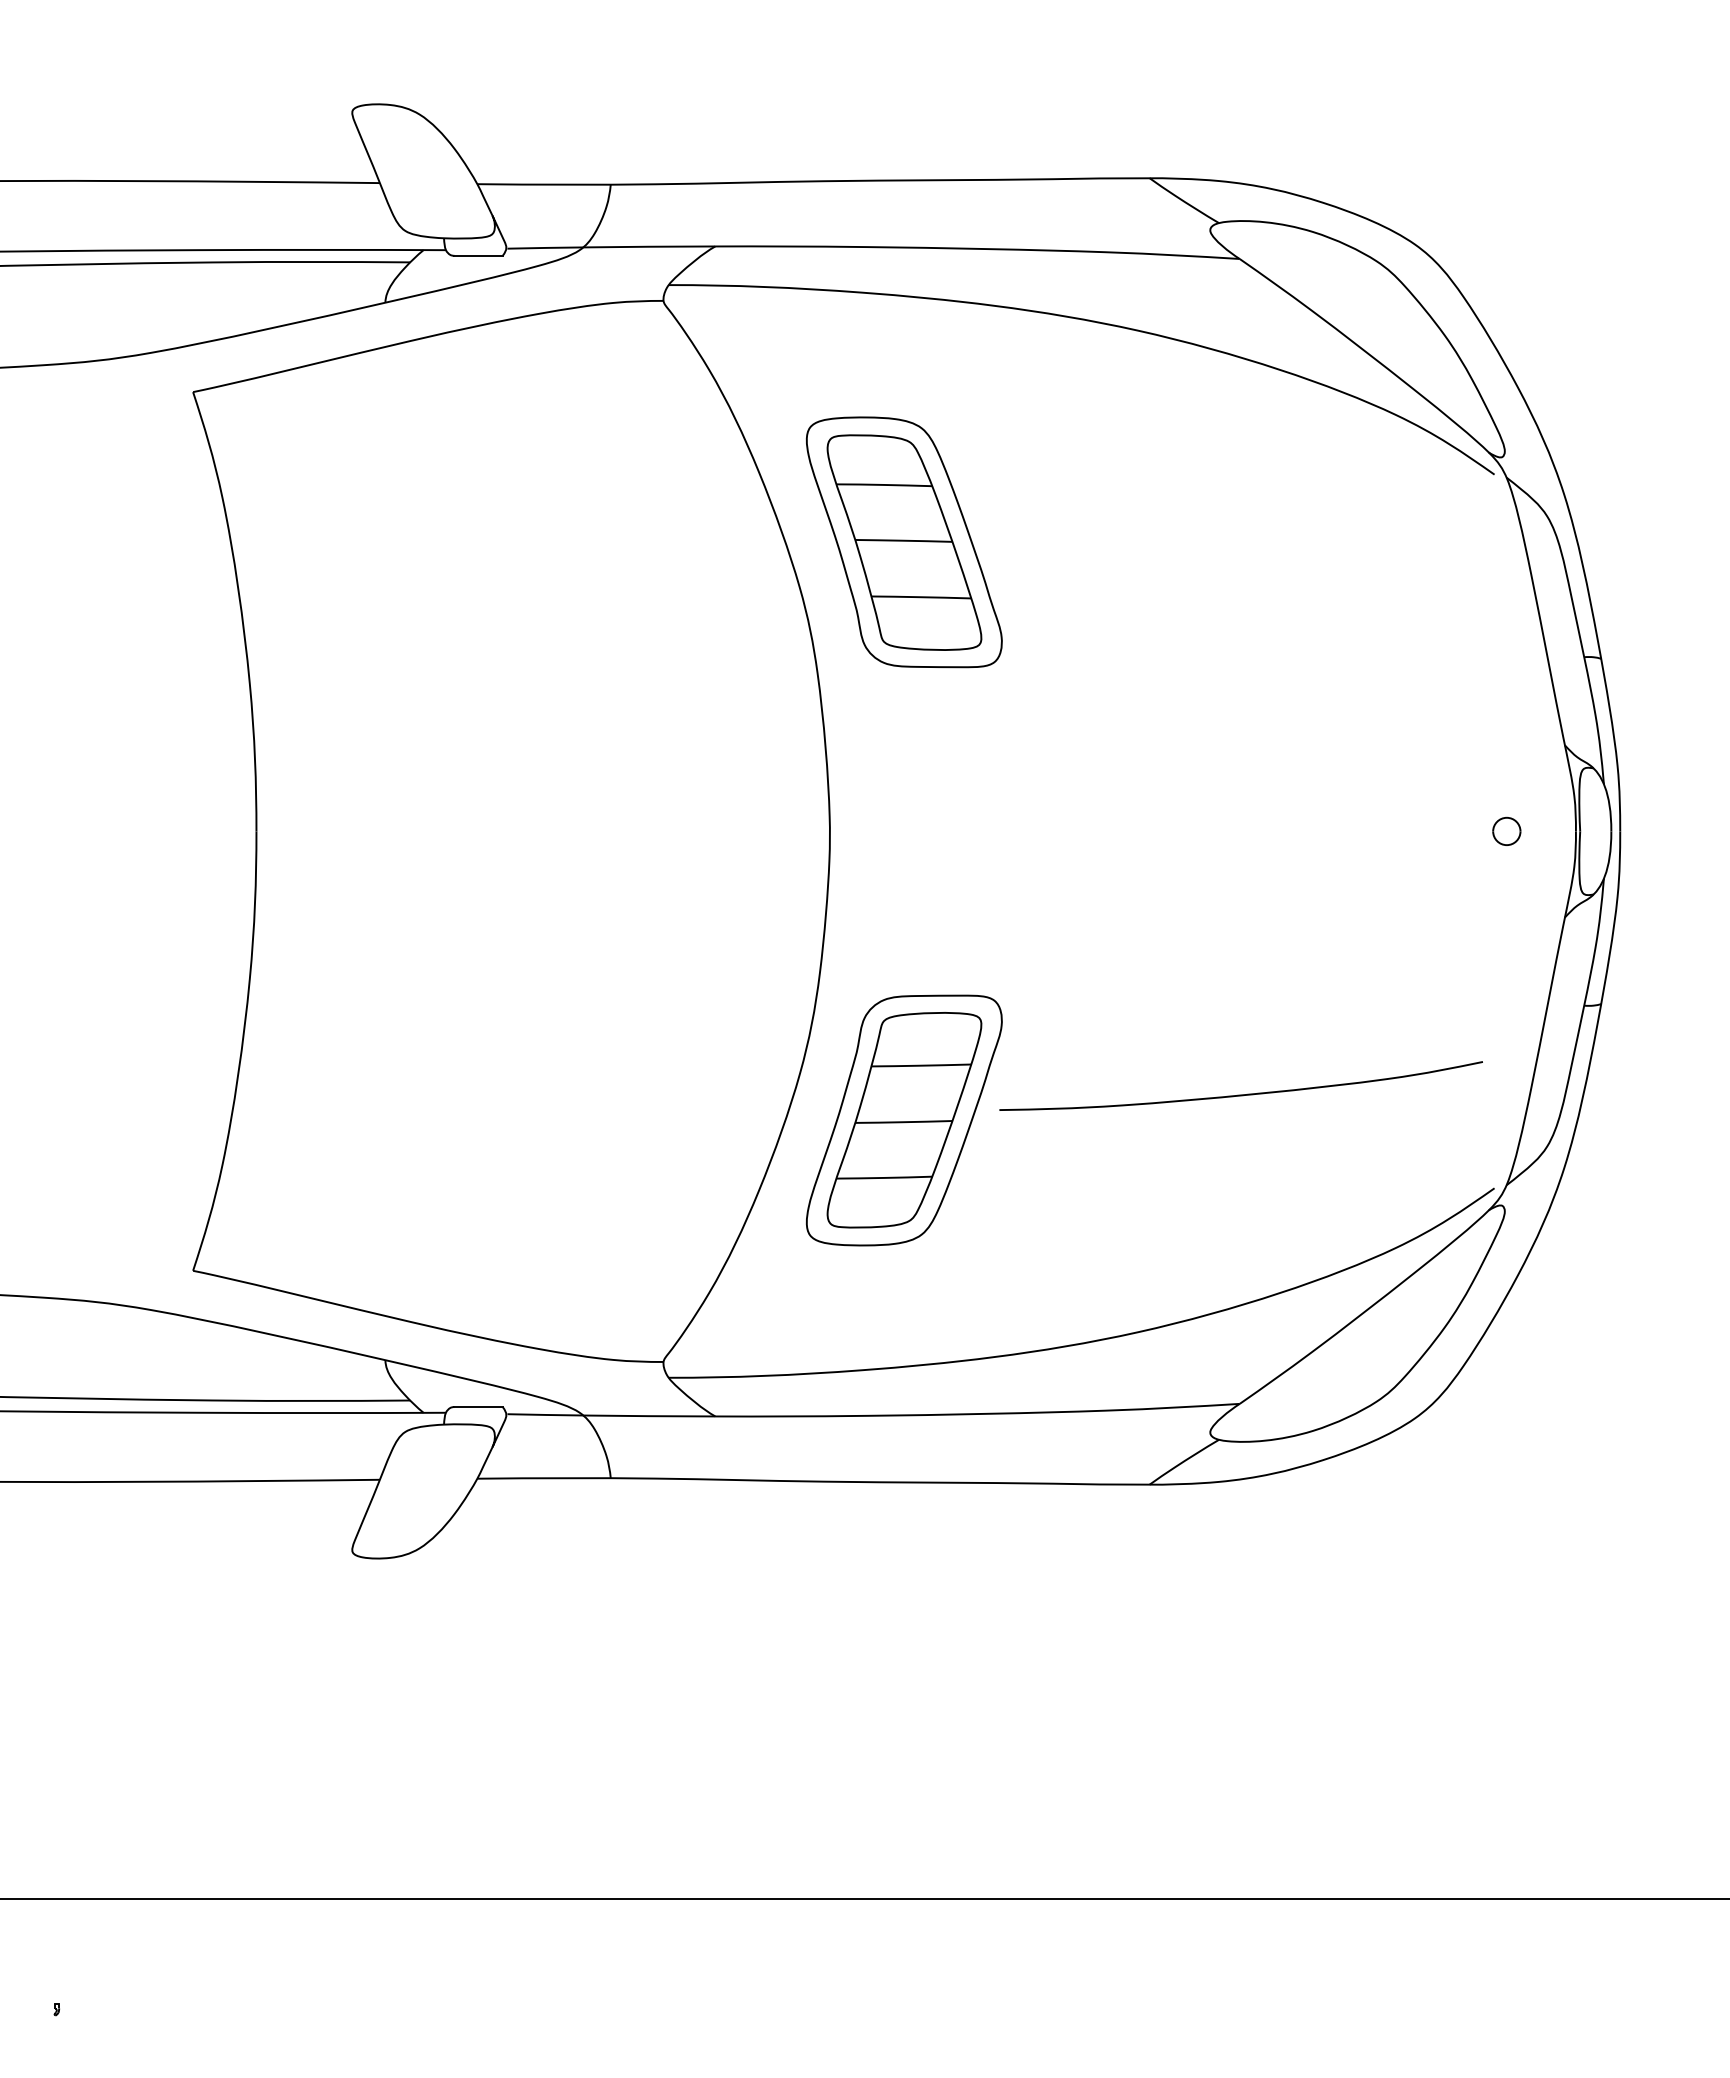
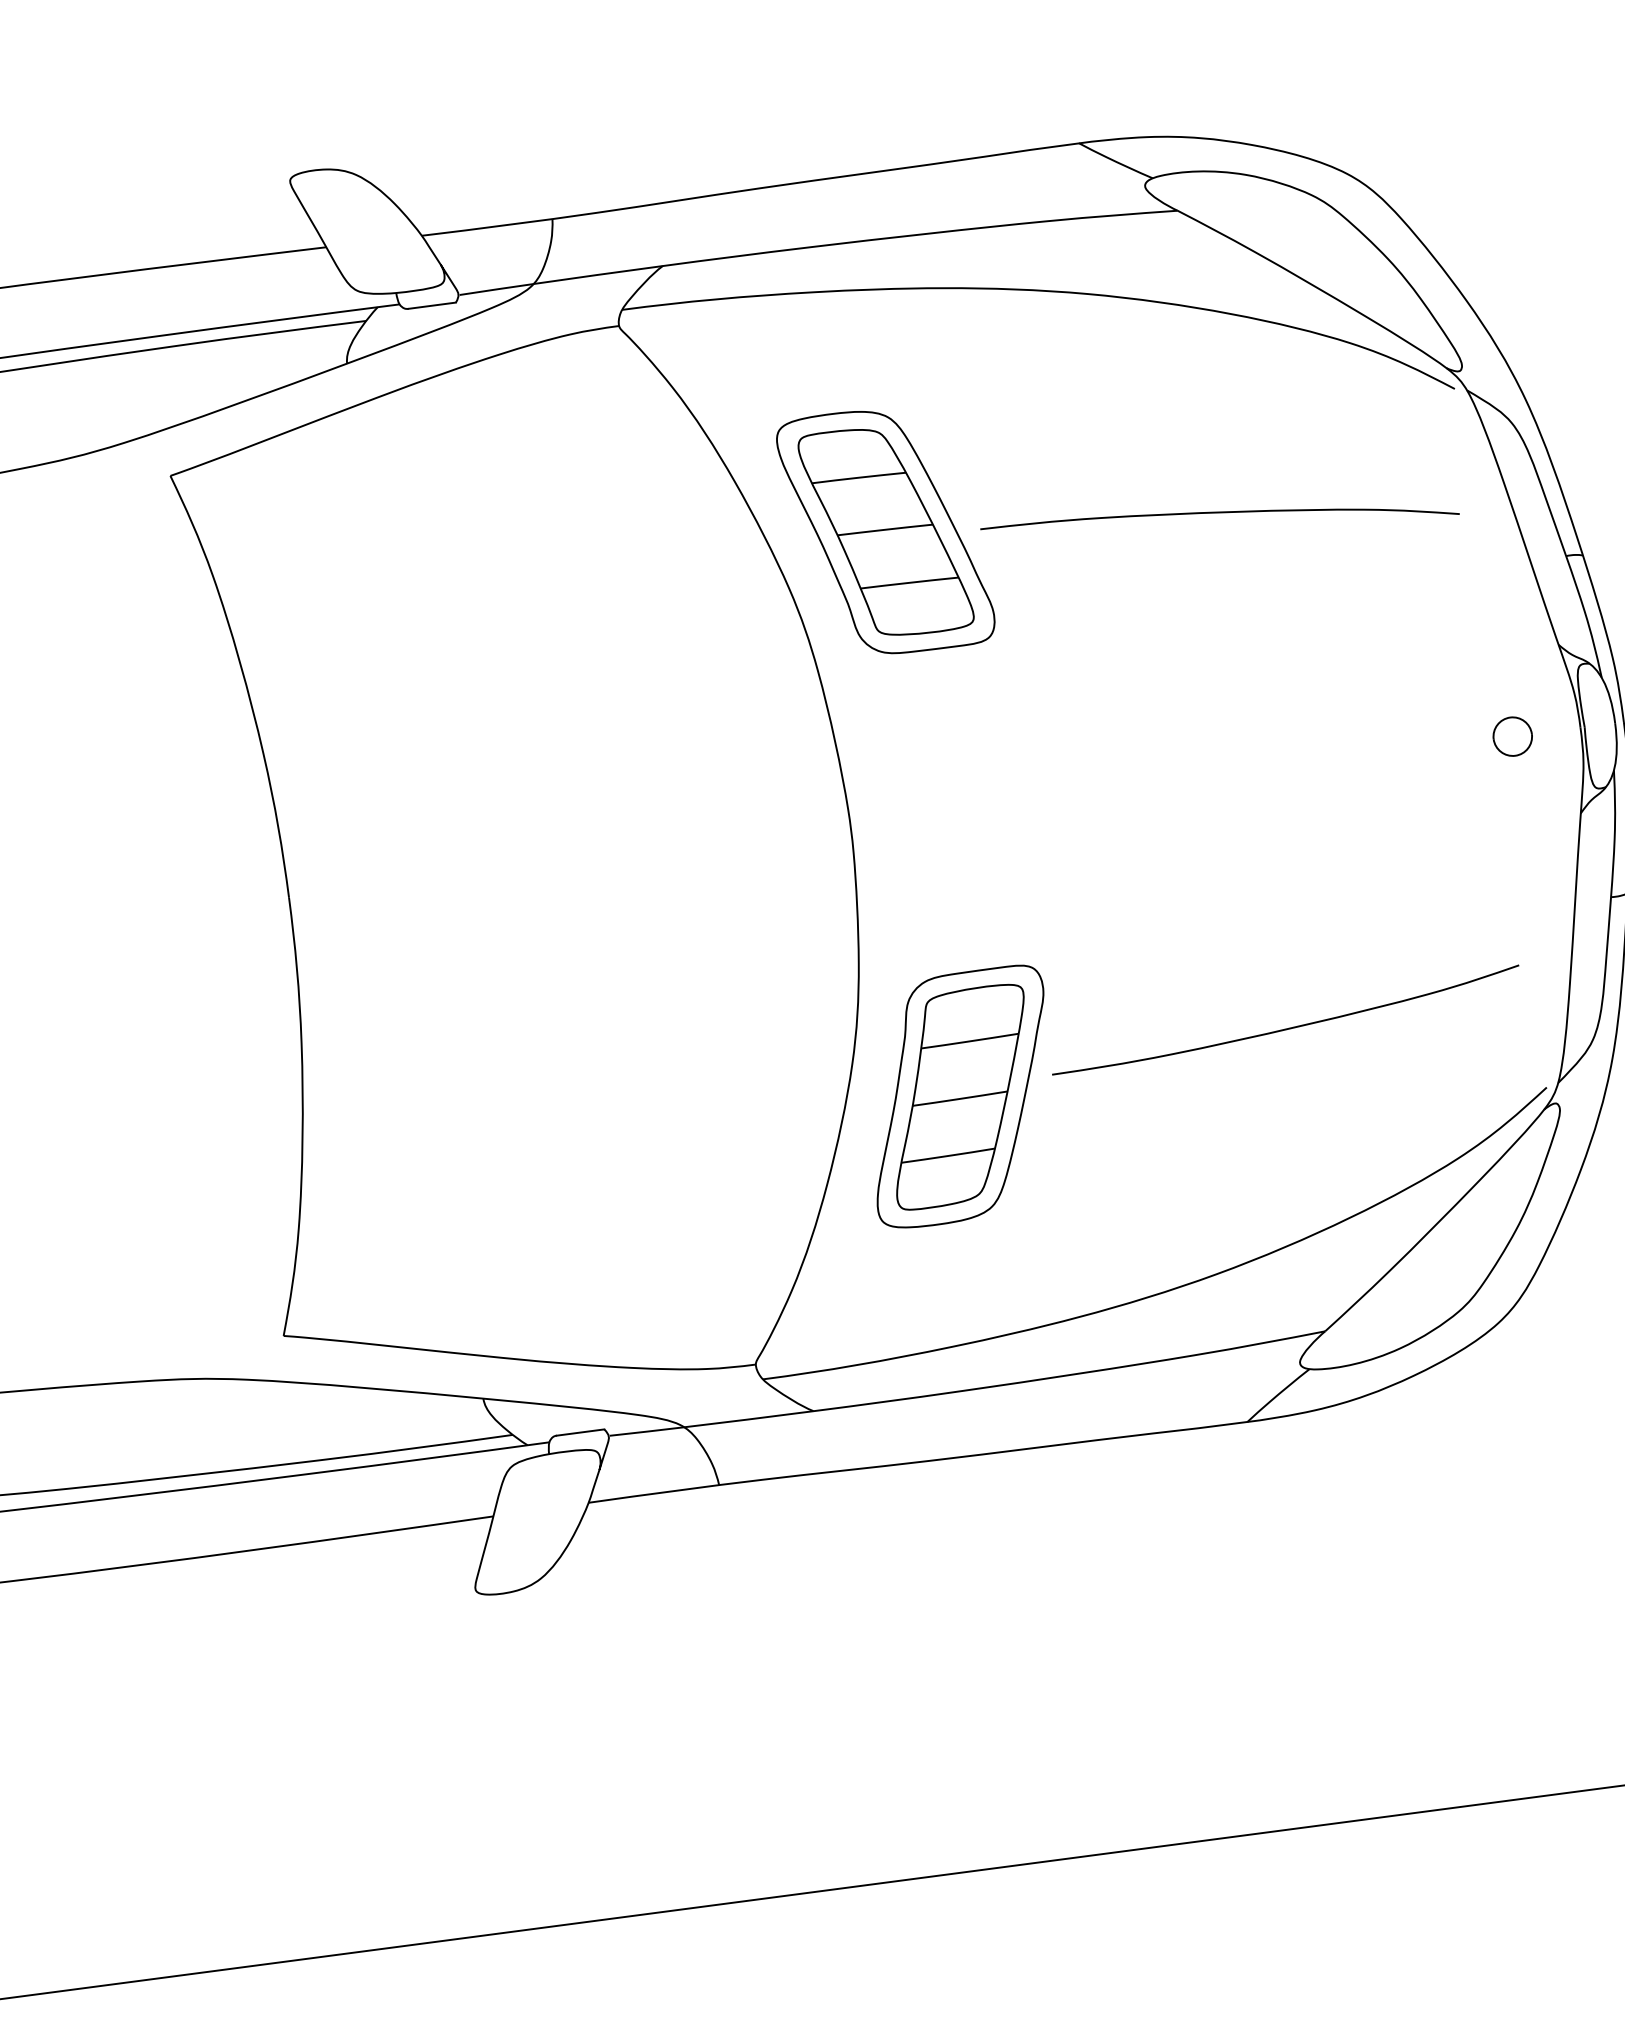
curve: (1240, 568) -> (1218, 513), added
part: (1506, 831) -> (1512, 736), size x1.43

